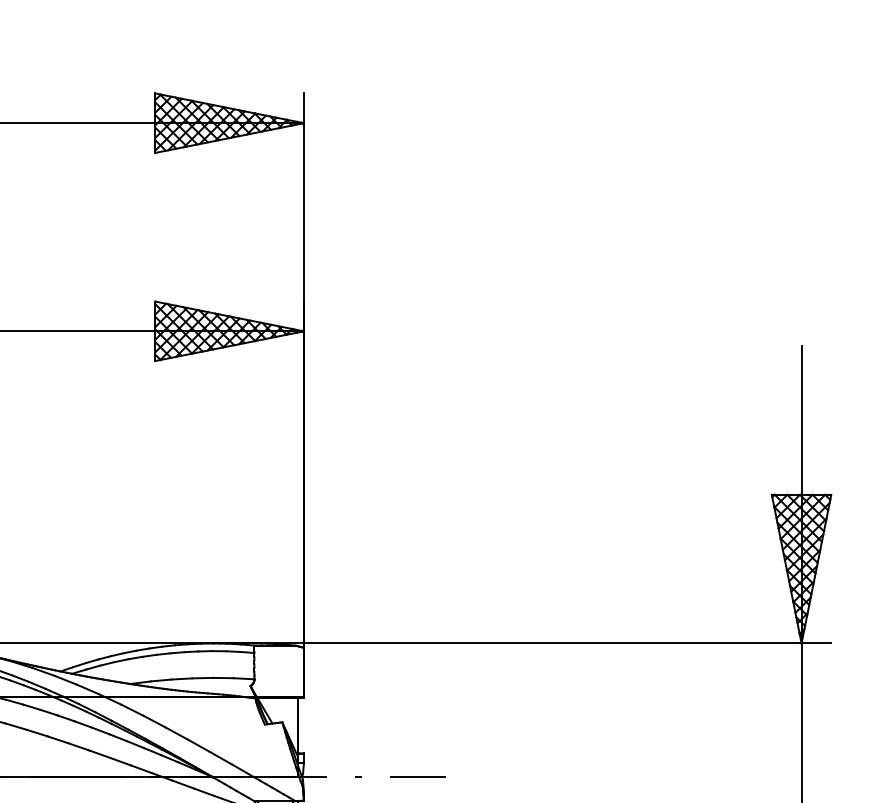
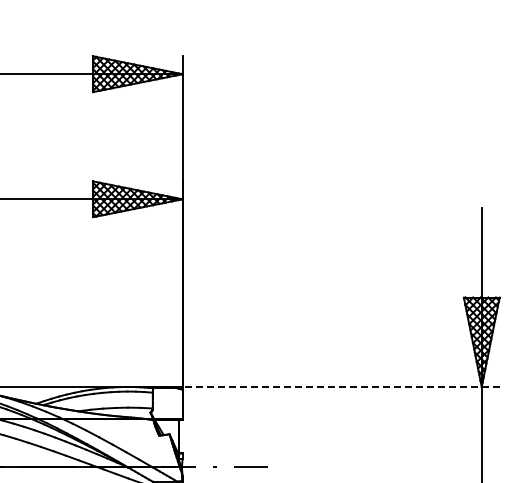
line: (568, 642) -> (341, 386), solid -> dashed

